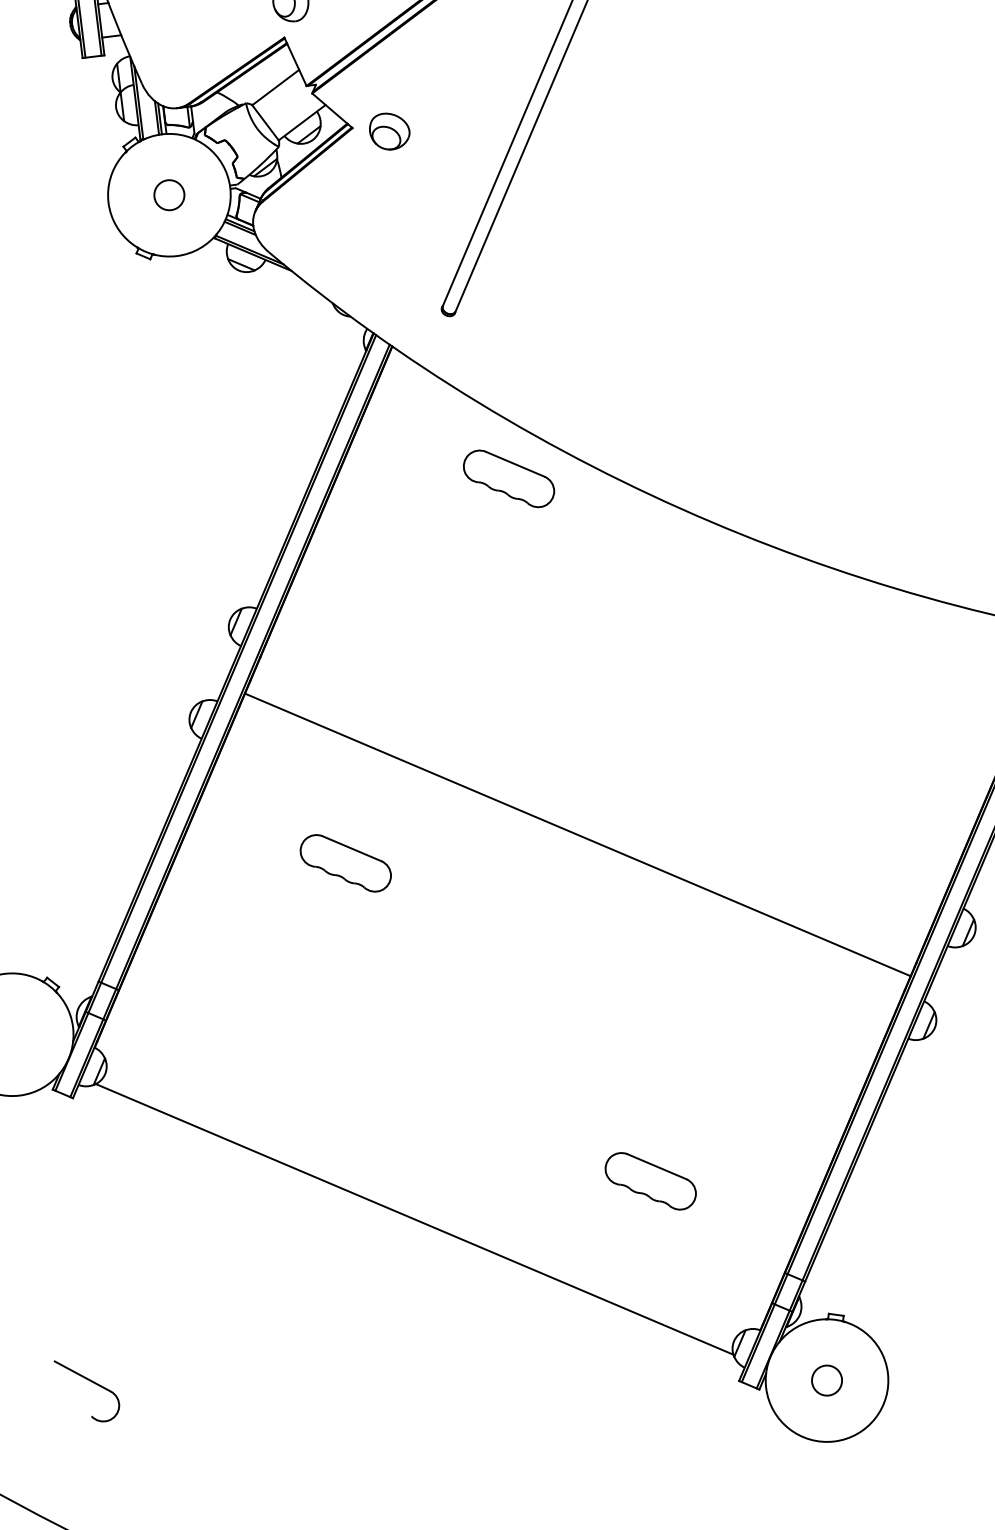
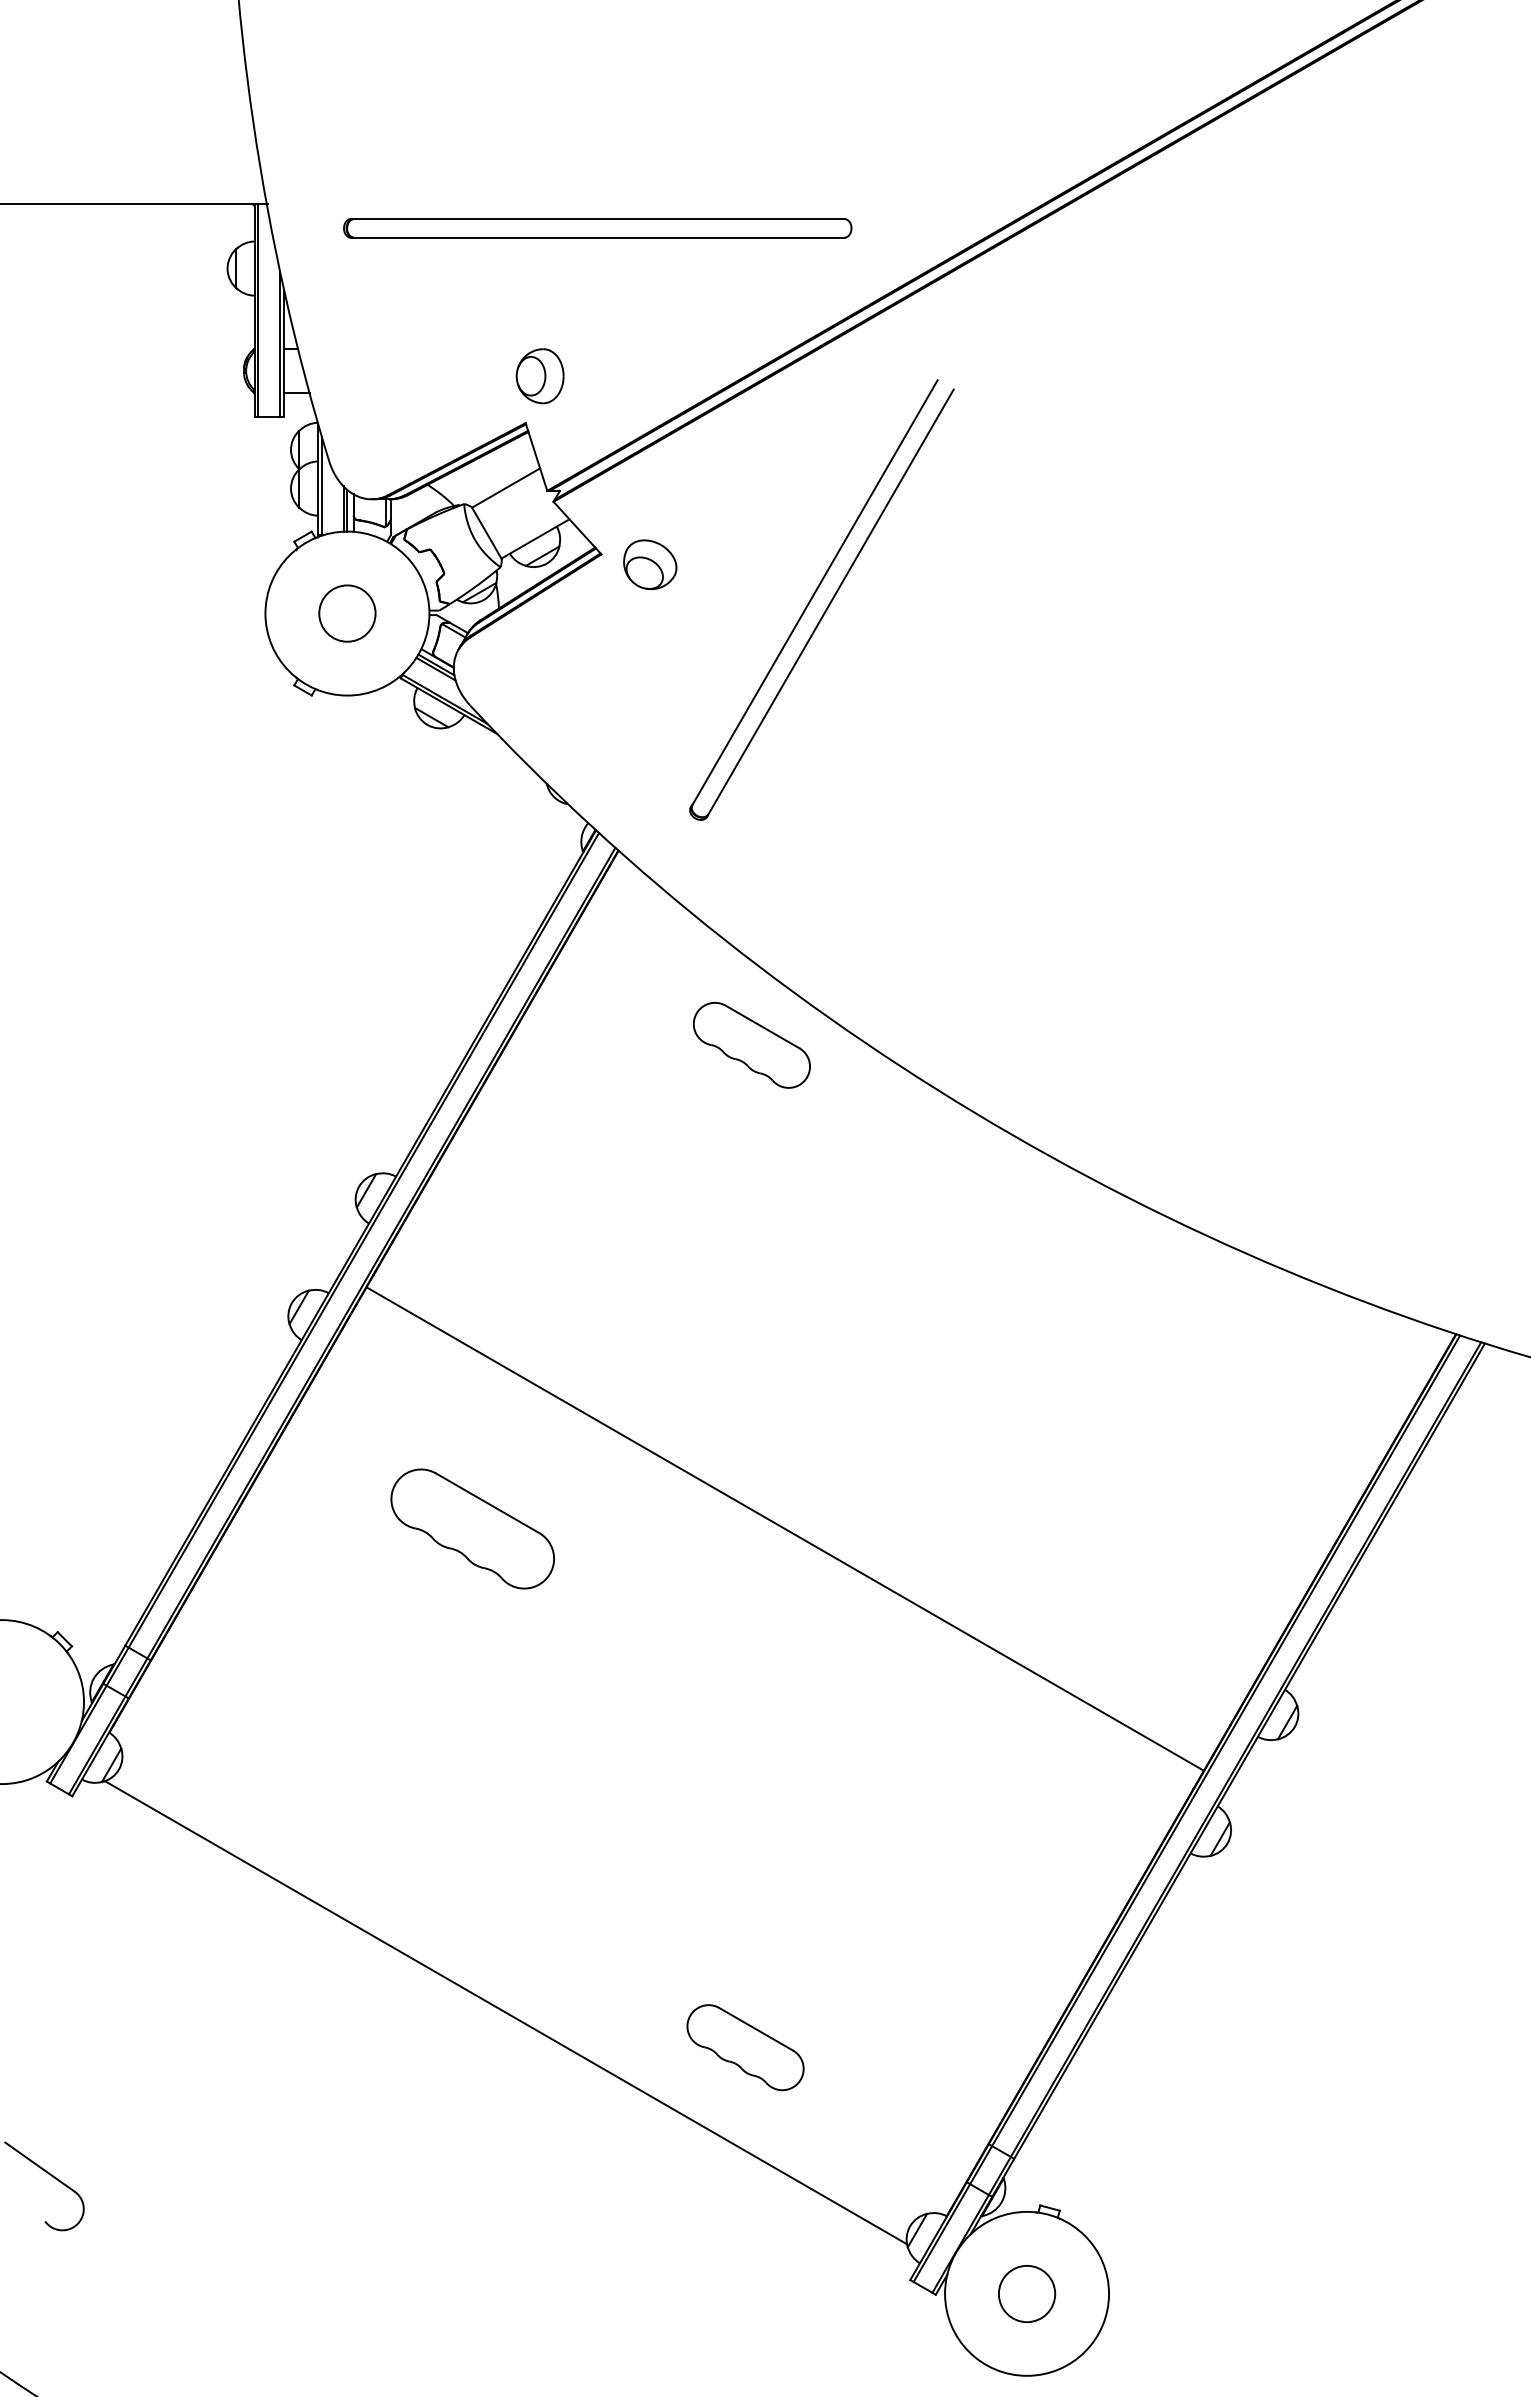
circle: (169, 195) -> (347, 613), size x1.4
part: (345, 862) -> (472, 1528), size x1.4
part: (650, 1181) -> (745, 2047), moved
circle: (826, 1380) -> (1026, 2293), size x1.4

